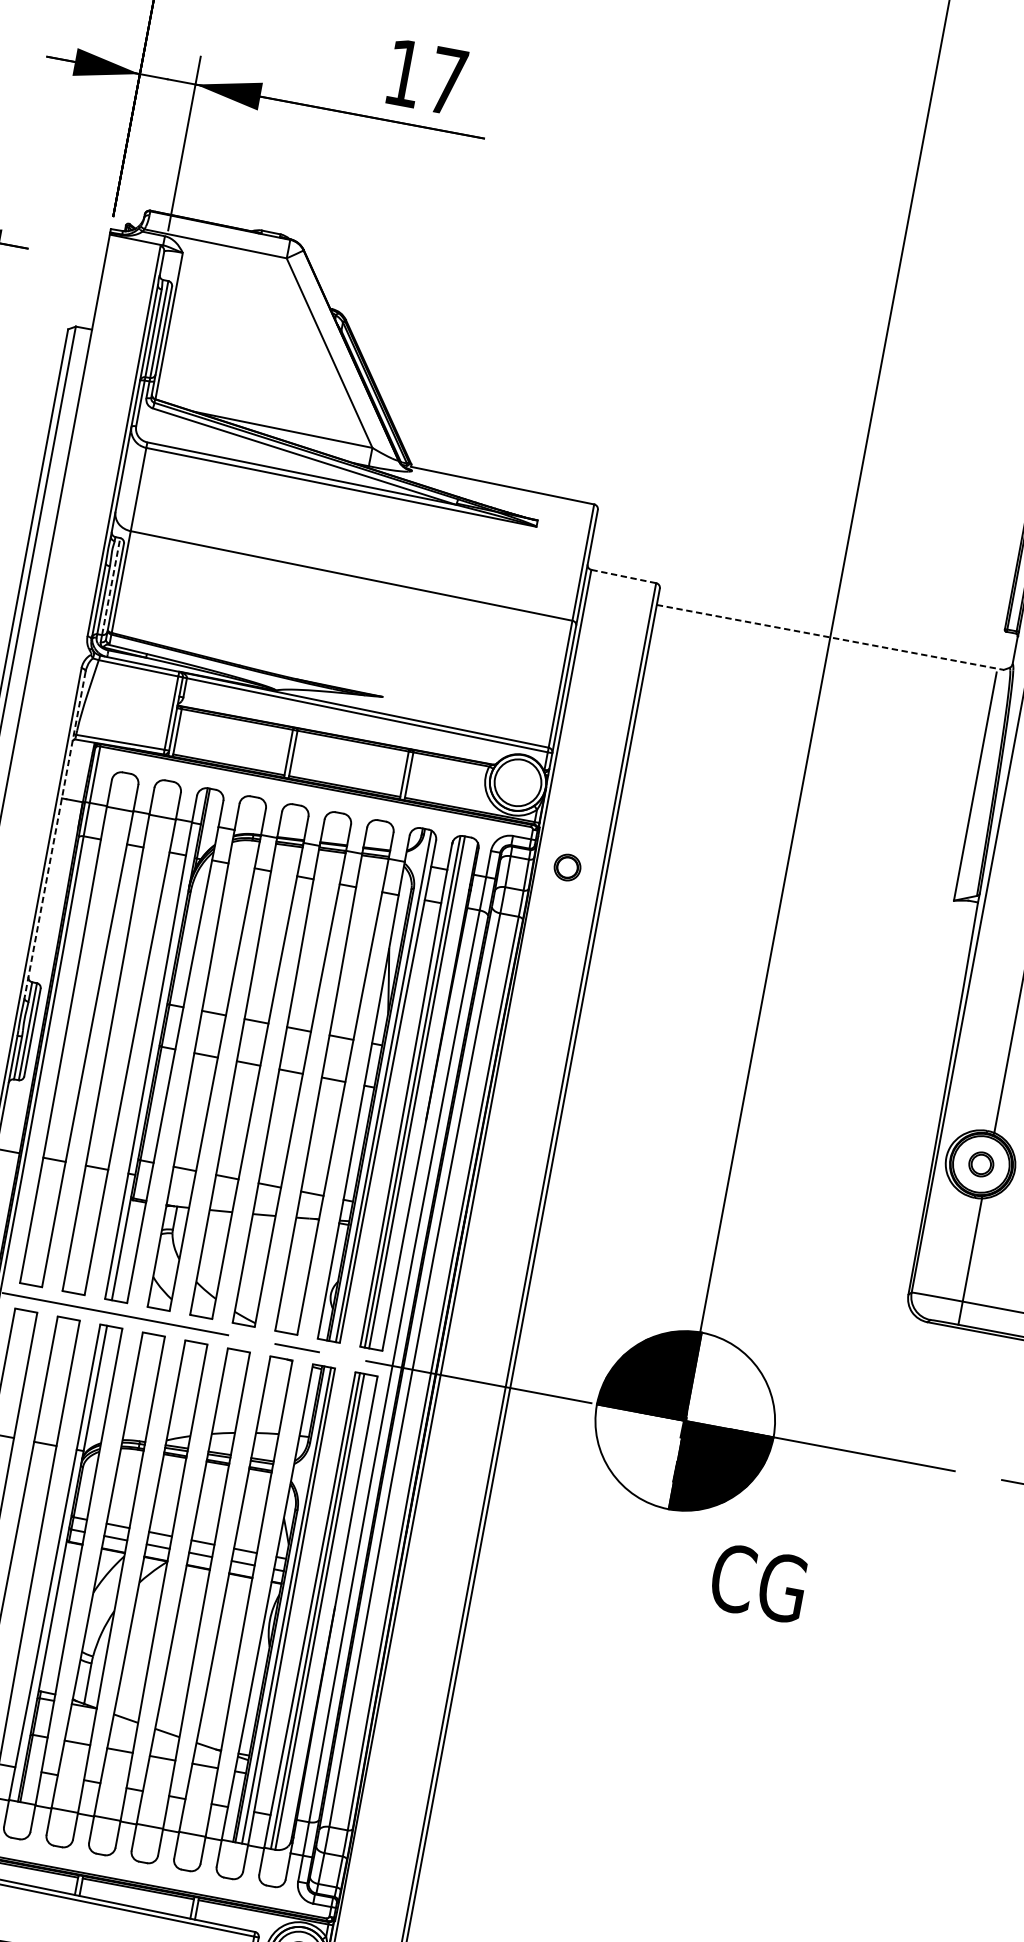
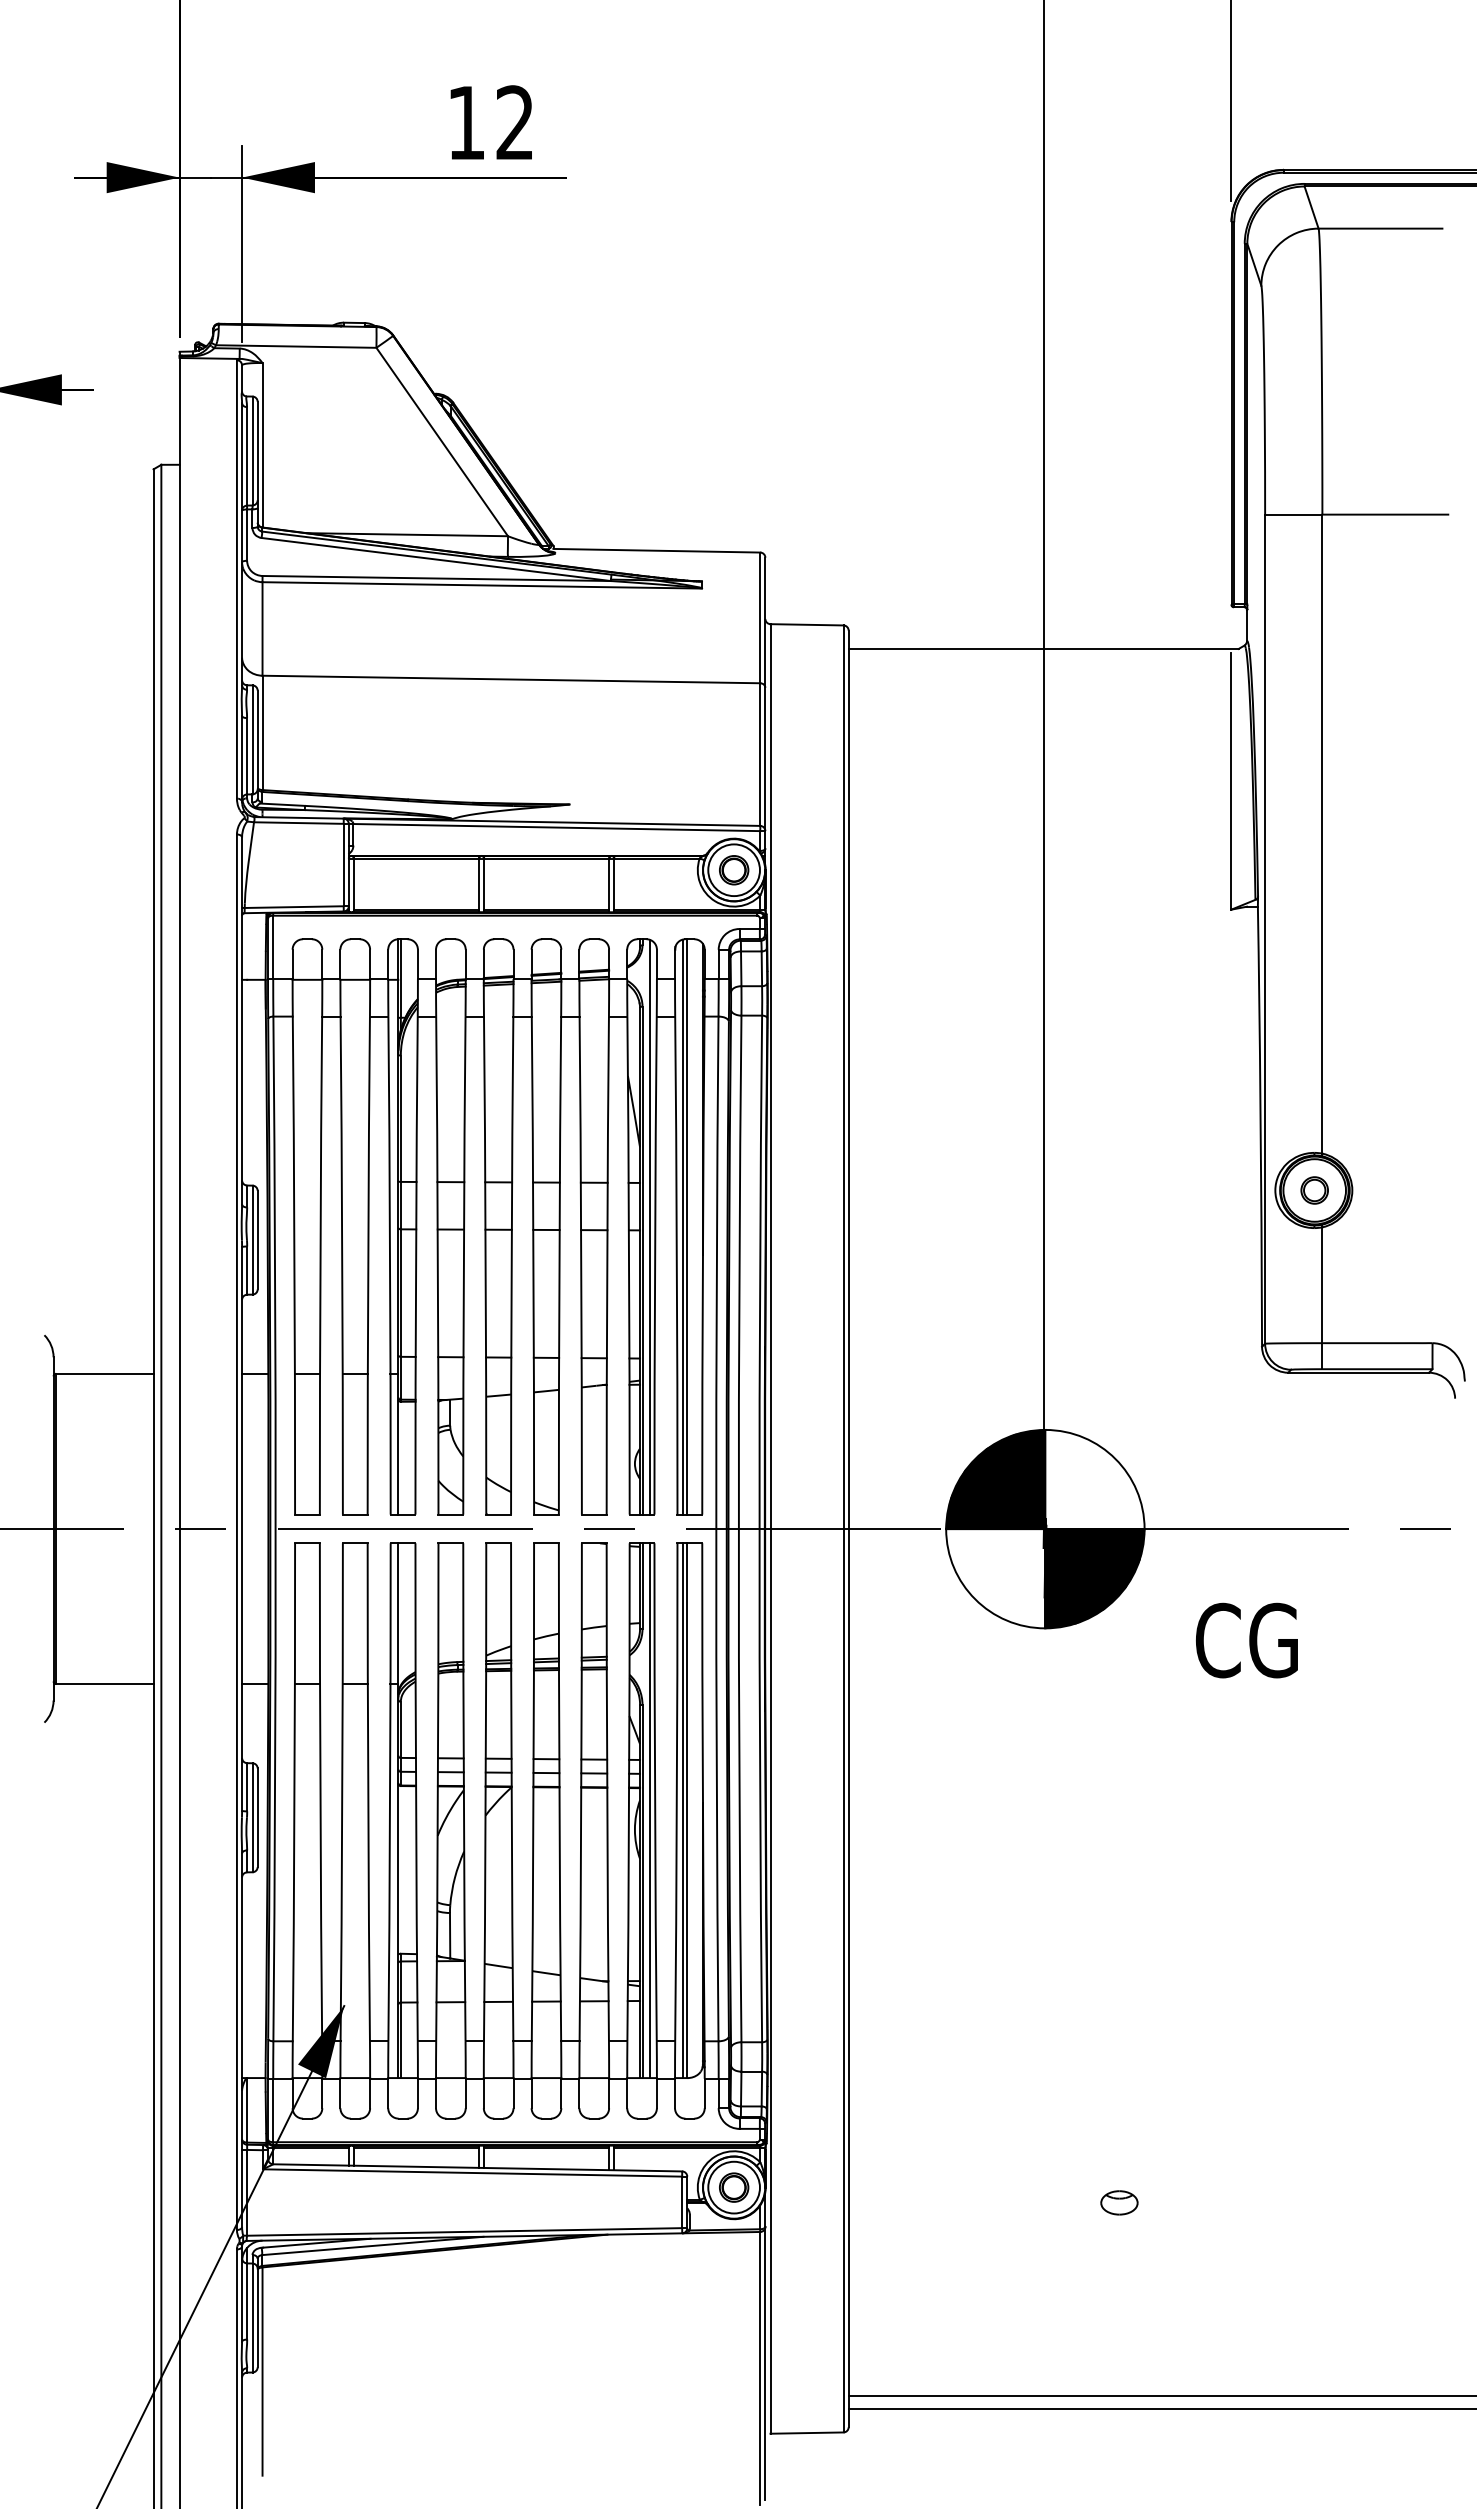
text: (447, 80) -> (514, 122), 17 -> 12
line: (624, 576) -> (807, 624), dashed -> solid
line: (111, 586) -> (252, 739), dashed -> solid
line: (830, 636) -> (1043, 648), dashed -> solid
line: (55, 835) -> (242, 1021), dashed -> solid
part: (567, 867) -> (734, 870), moved
text: (758, 1583) -> (1246, 1640), moved

